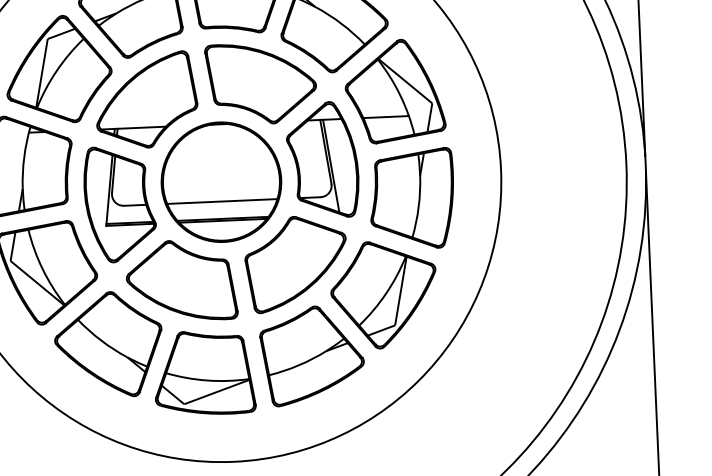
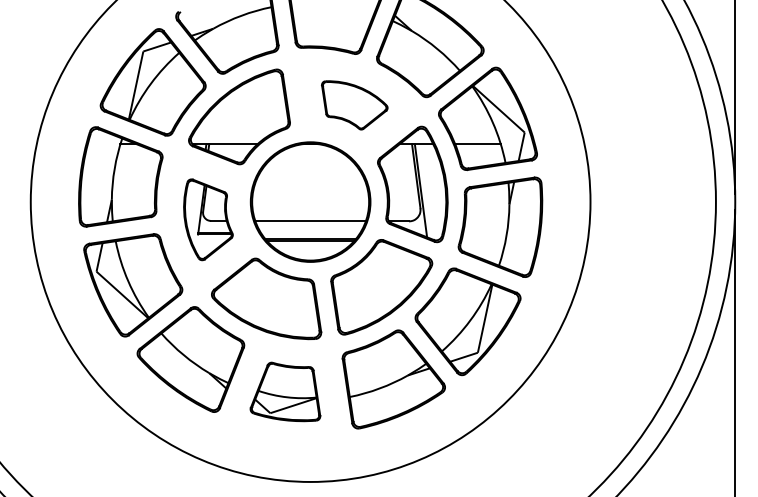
part: (261, 83) -> (354, 105), size x0.6
part: (120, 204) -> (208, 219), size x0.7
part: (204, 372) -> (285, 391), size x0.7

